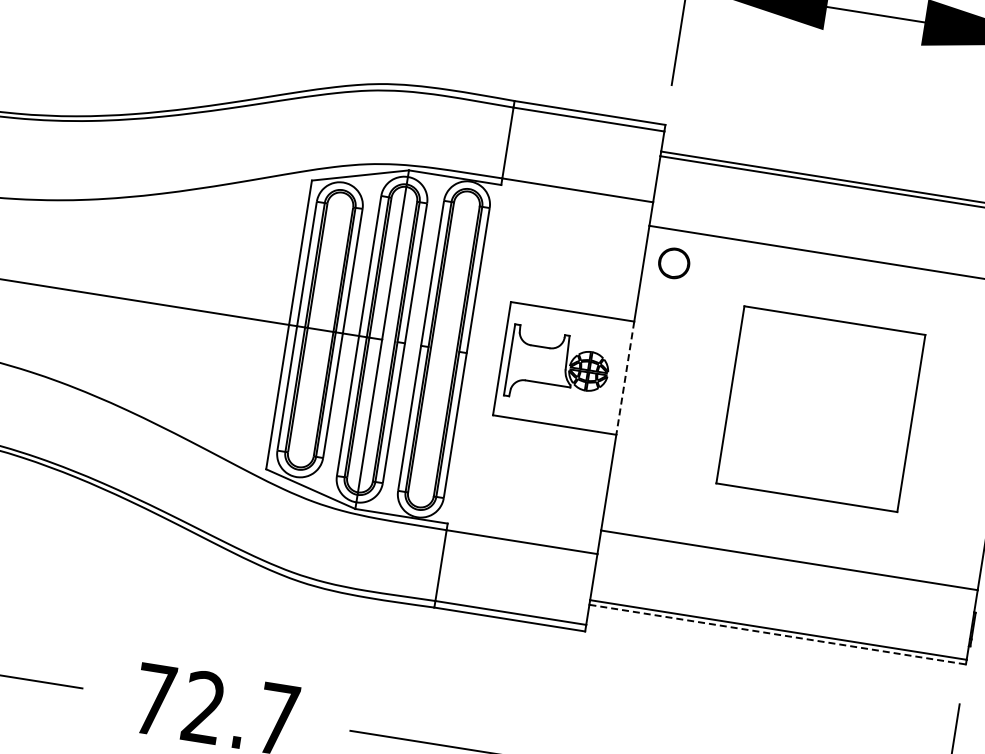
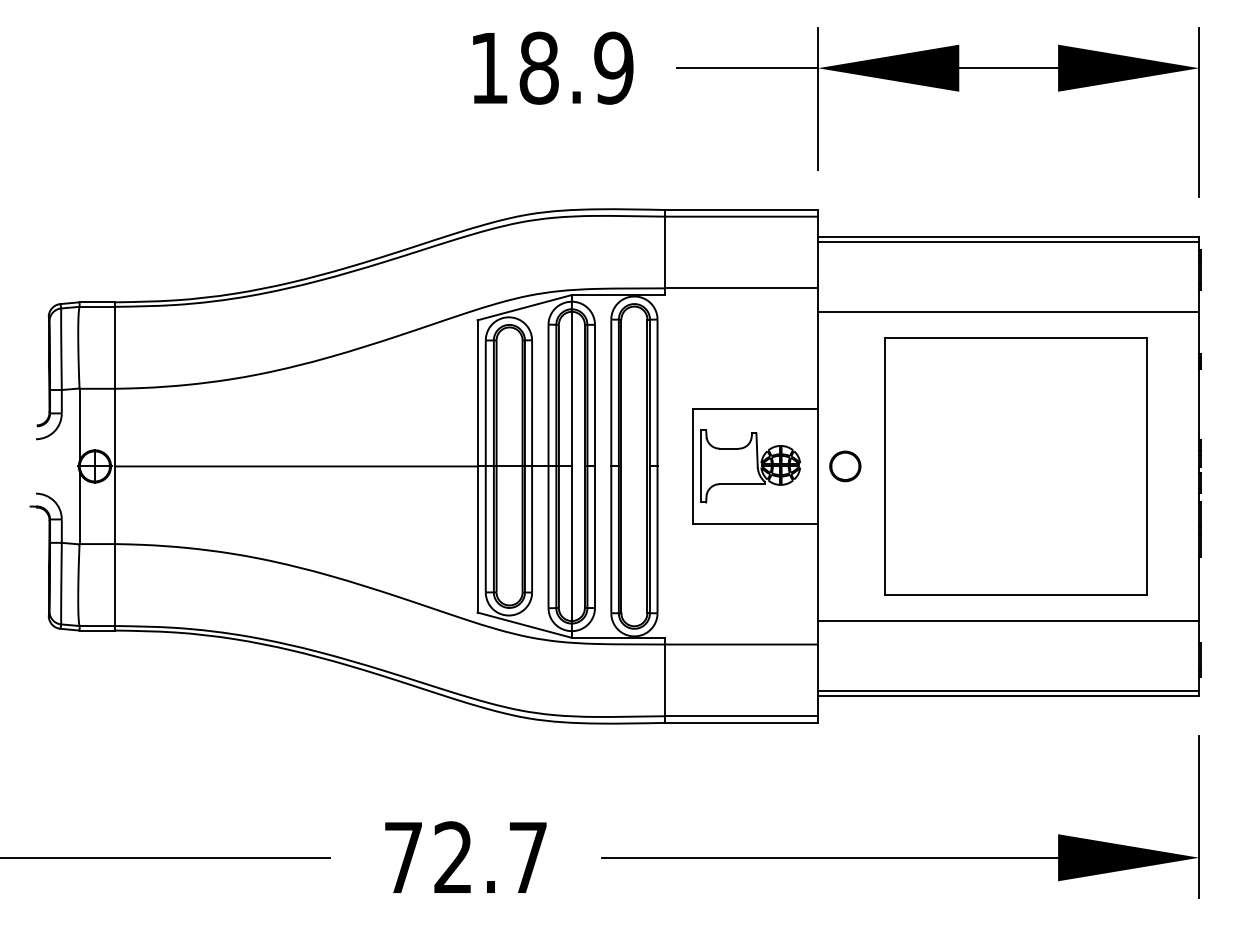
part: (674, 263) -> (845, 466), moved
line: (625, 378) -> (818, 466), dashed -> solid
part: (820, 409) -> (1015, 466), size x1.43
line: (777, 634) -> (1008, 695), dashed -> solid

